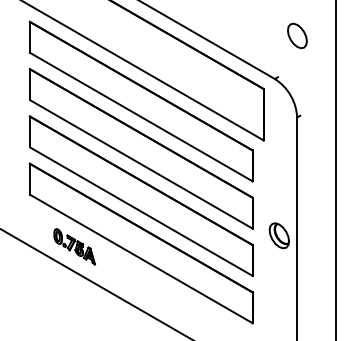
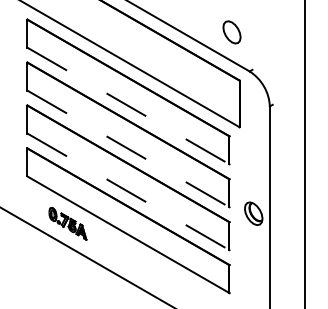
part: (297, 35) -> (232, 31), moved
line: (141, 117) -> (128, 106), solid -> dashed
line: (141, 164) -> (128, 149), solid -> dashed
line: (141, 211) -> (128, 191), solid -> dashed

